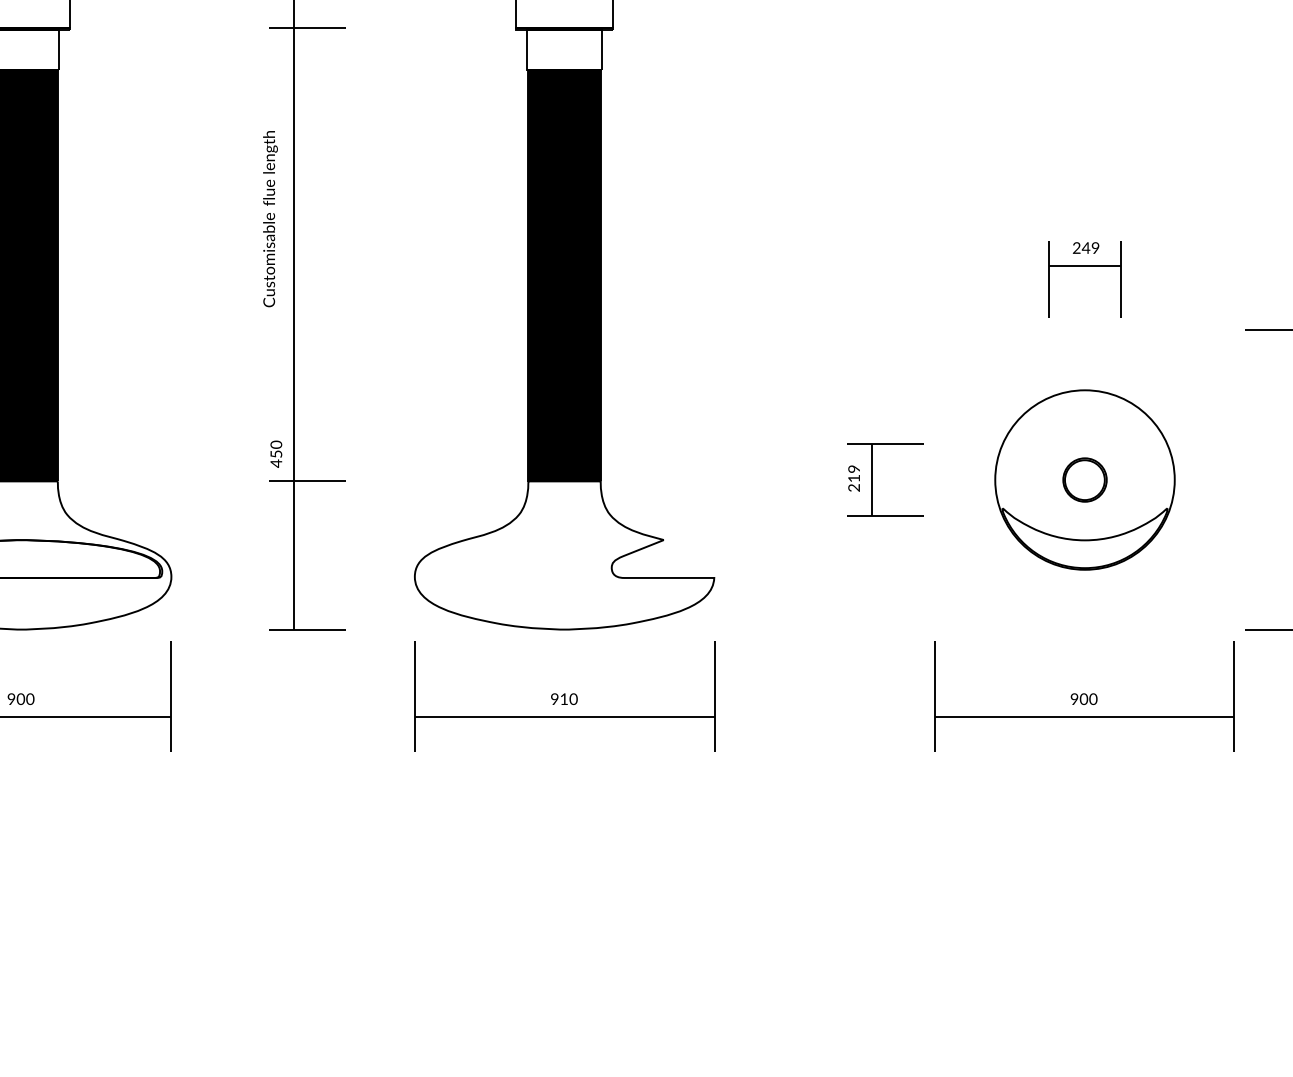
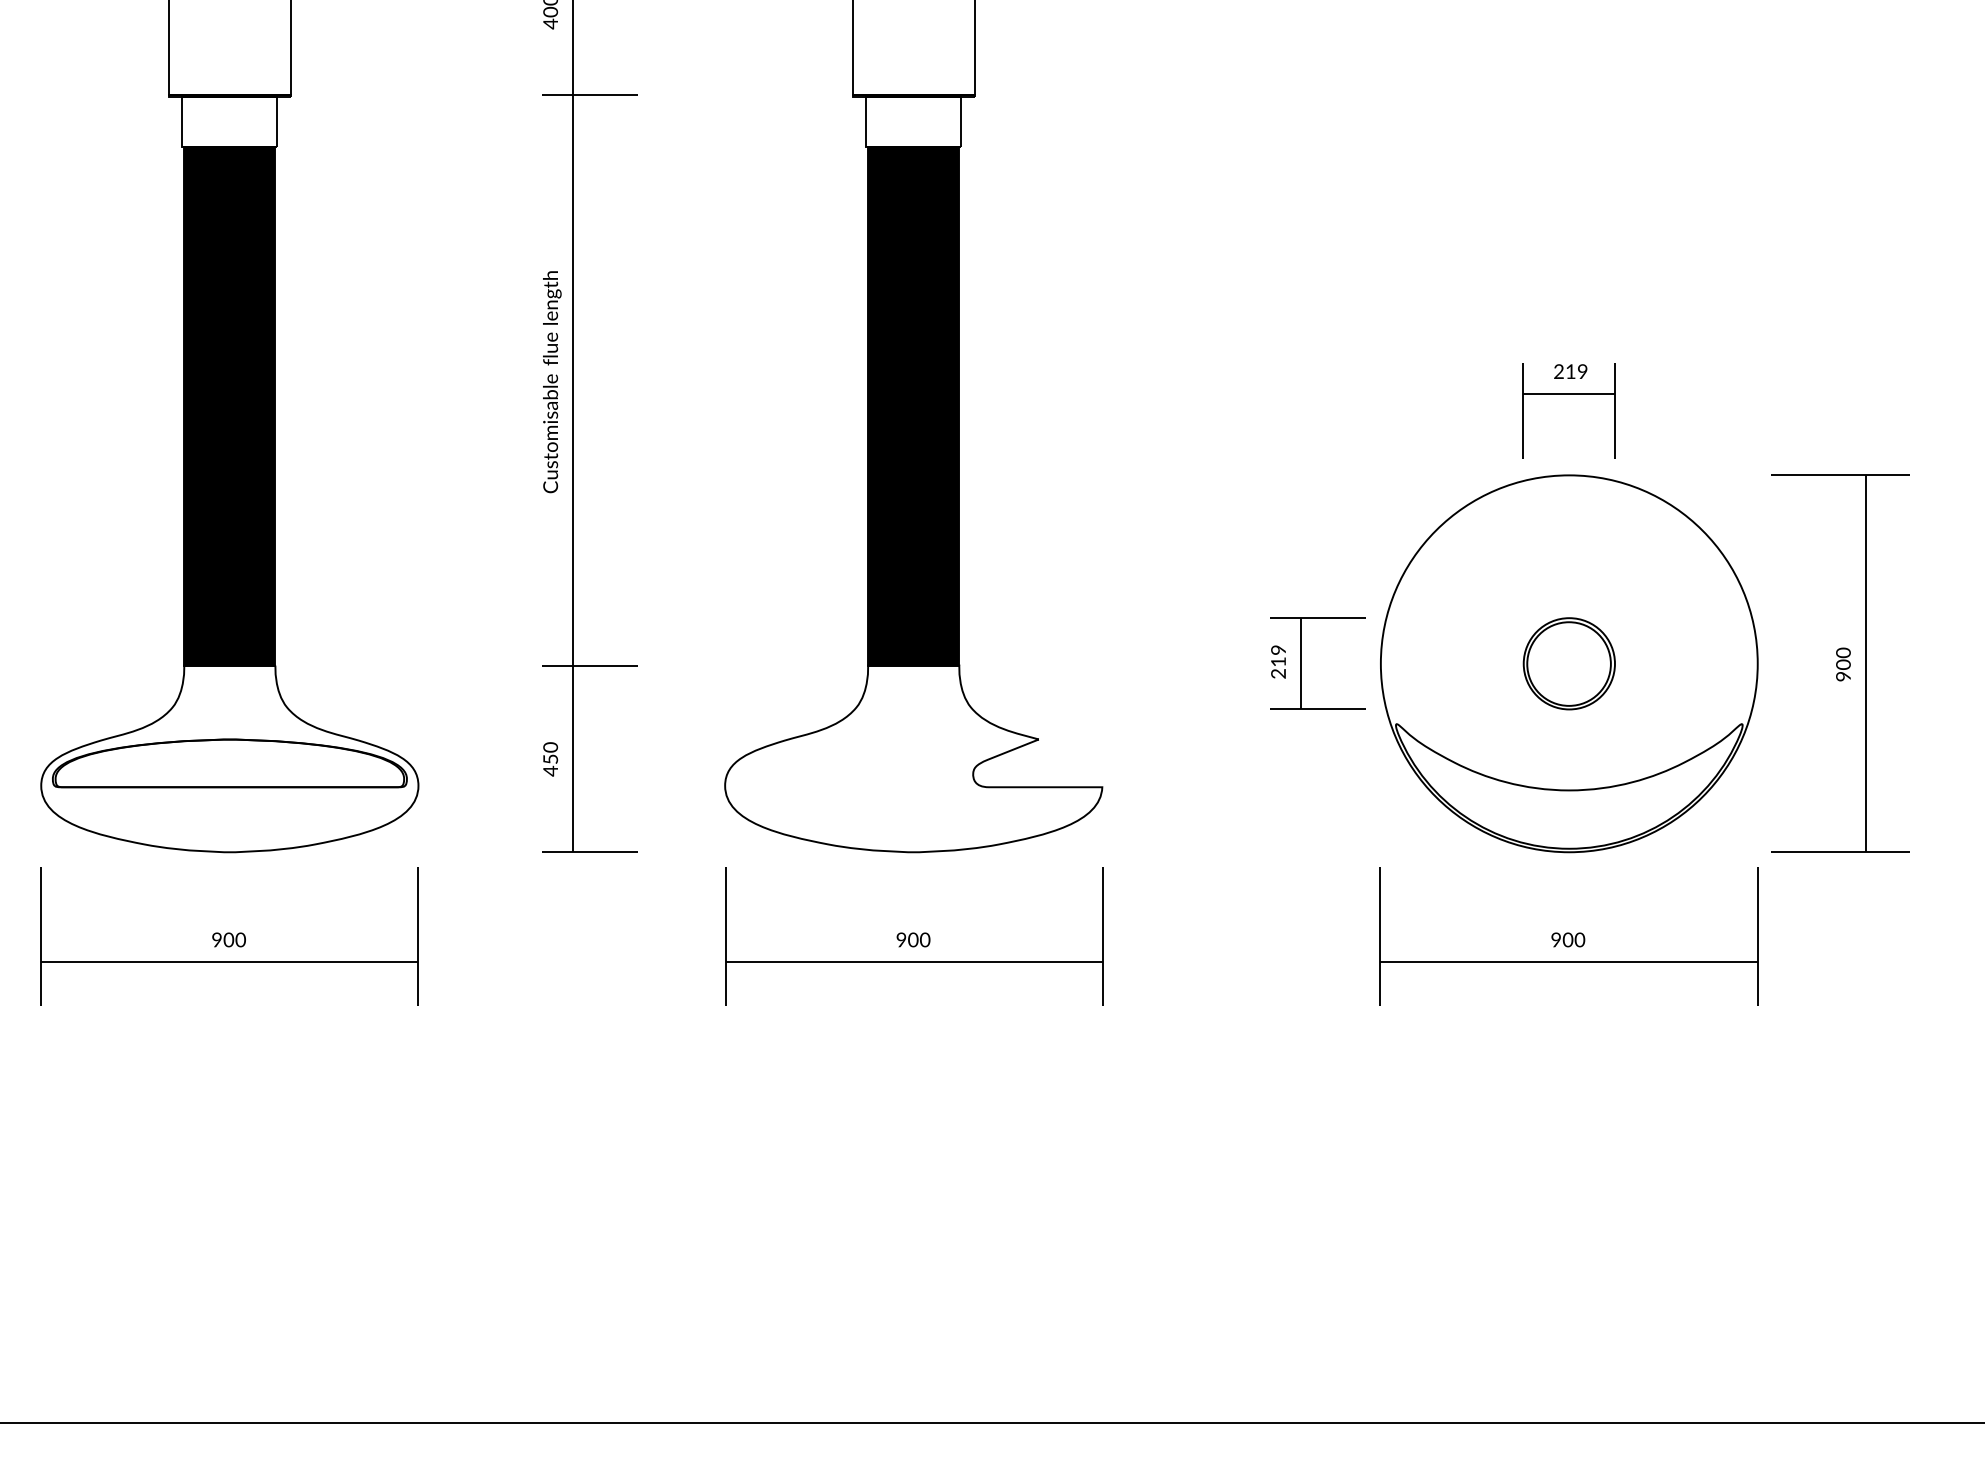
text: (270, 219) -> (552, 382), moved
text: (1085, 247) -> (1570, 371), 249 -> 219
text: (276, 454) -> (550, 759), moved
part: (1085, 479) -> (1569, 663), size x1.67
text: (564, 698) -> (913, 939), 910 -> 900

